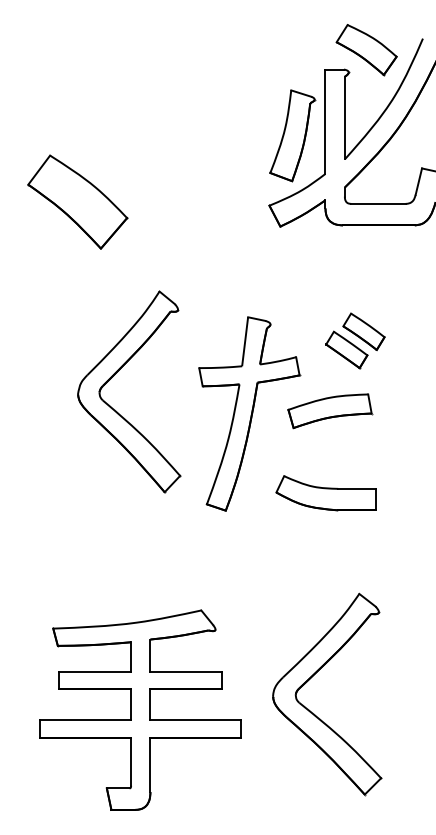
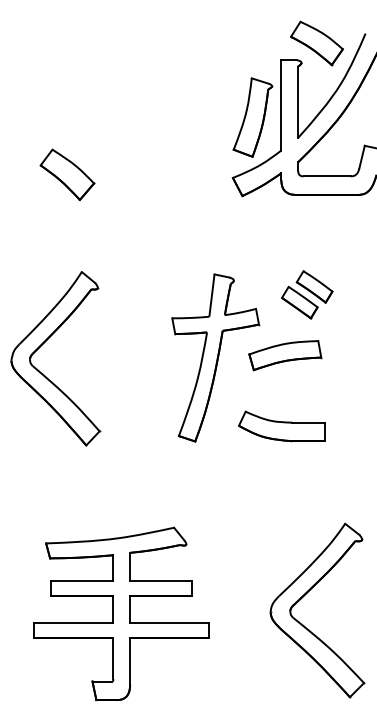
part: (77, 201) -> (67, 174), size x0.62
part: (114, 375) -> (42, 344), moved
part: (311, 678) -> (303, 596), moved

